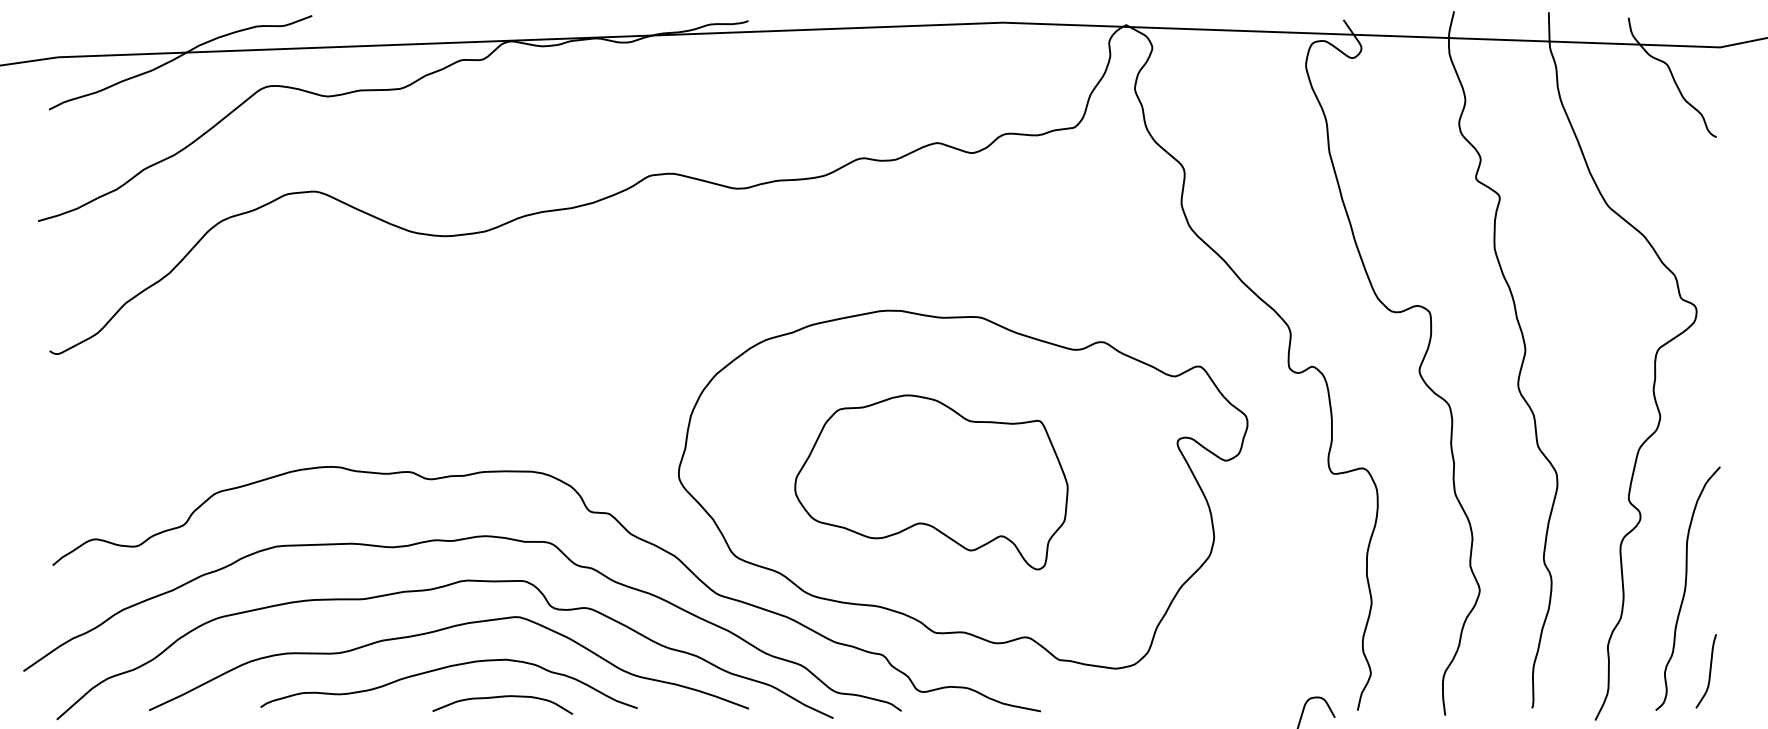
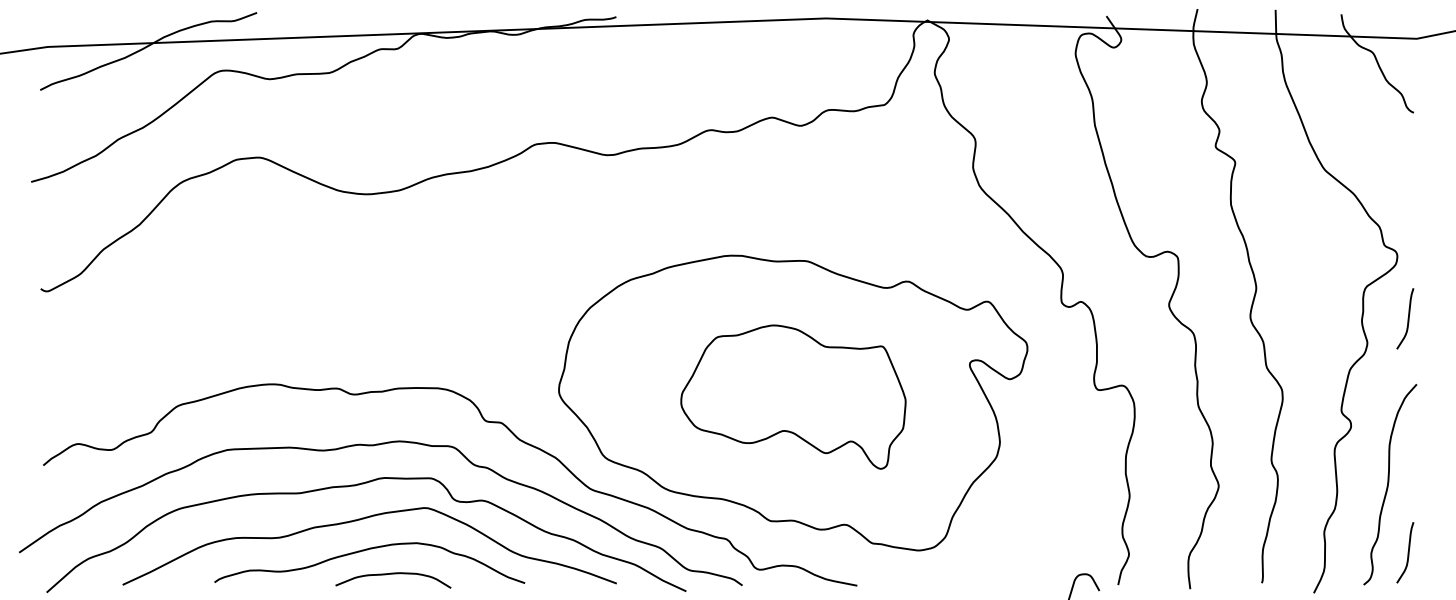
curve: (1709, 387) -> (1407, 318), added
part: (931, 482) -> (793, 397), moved
curve: (502, 697) -> (393, 574), moved

